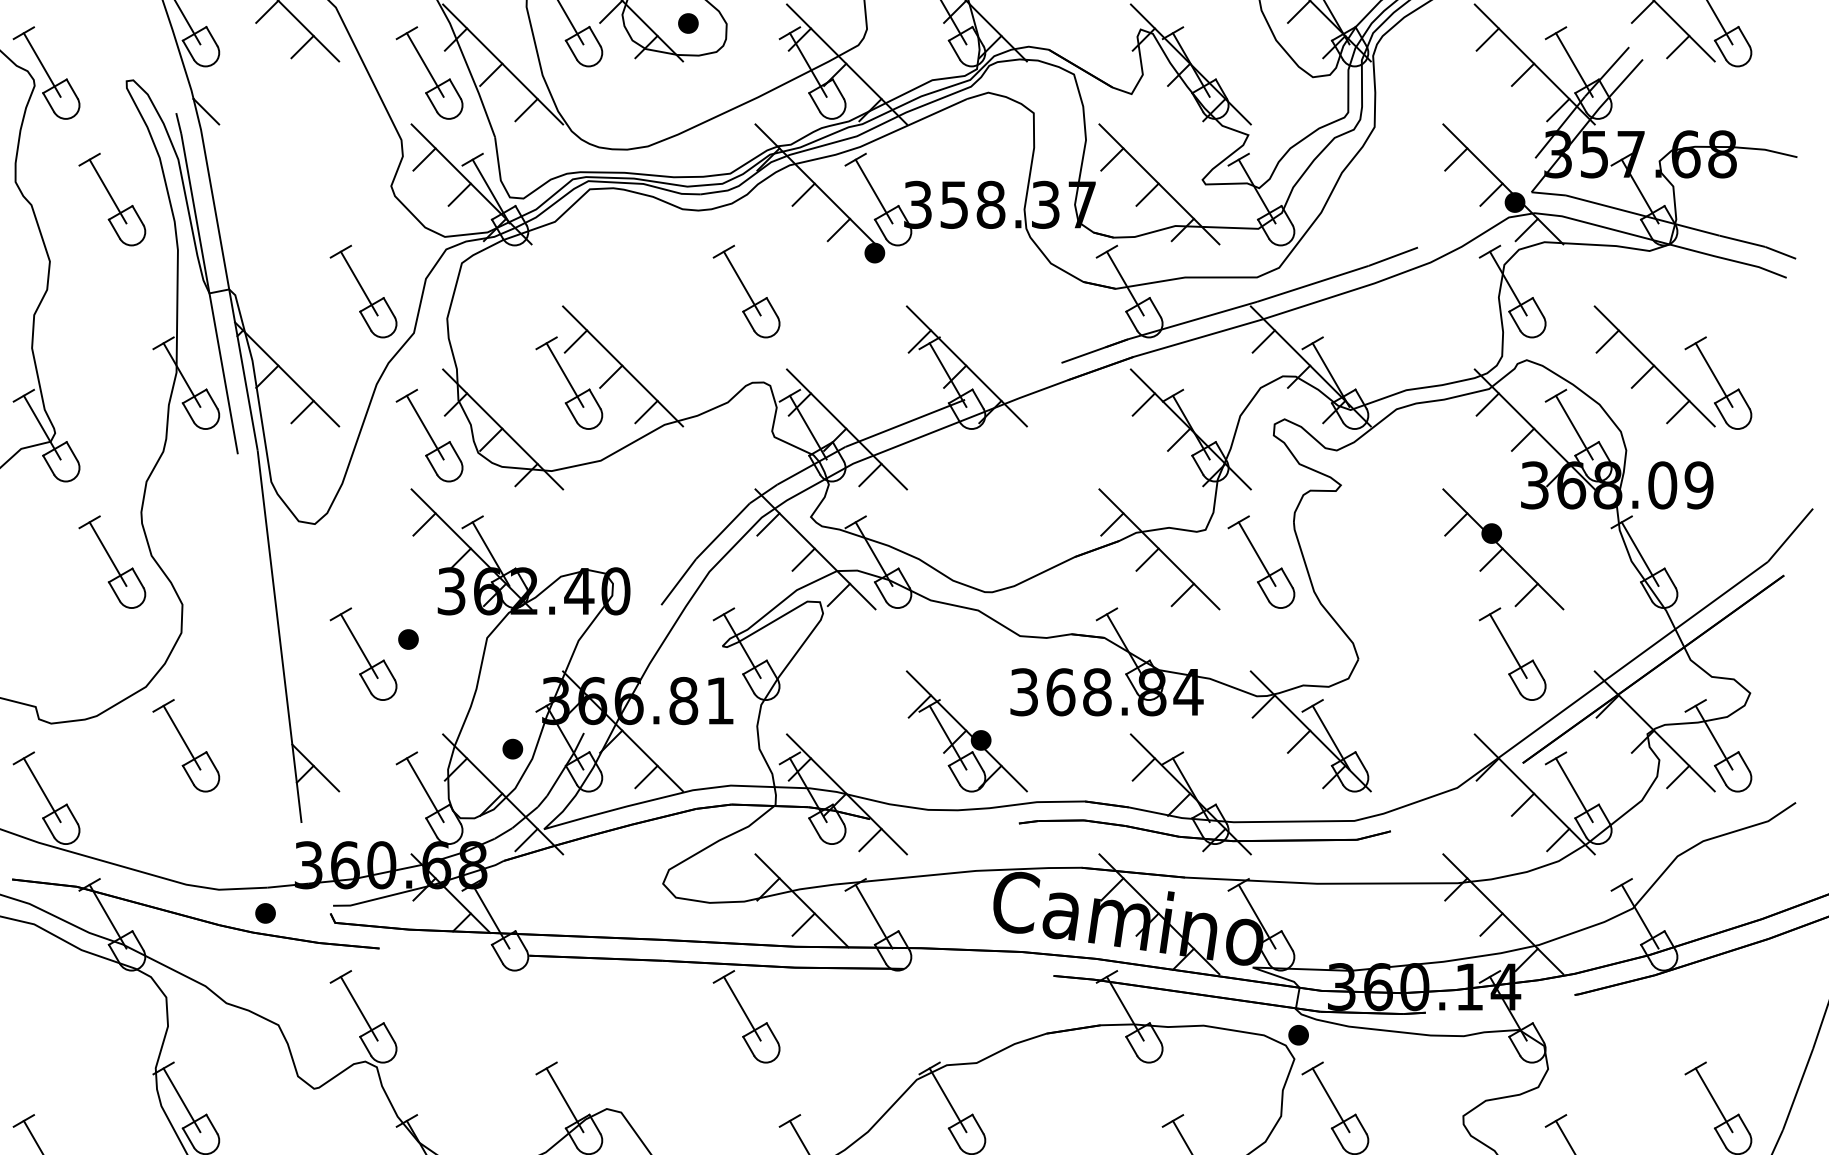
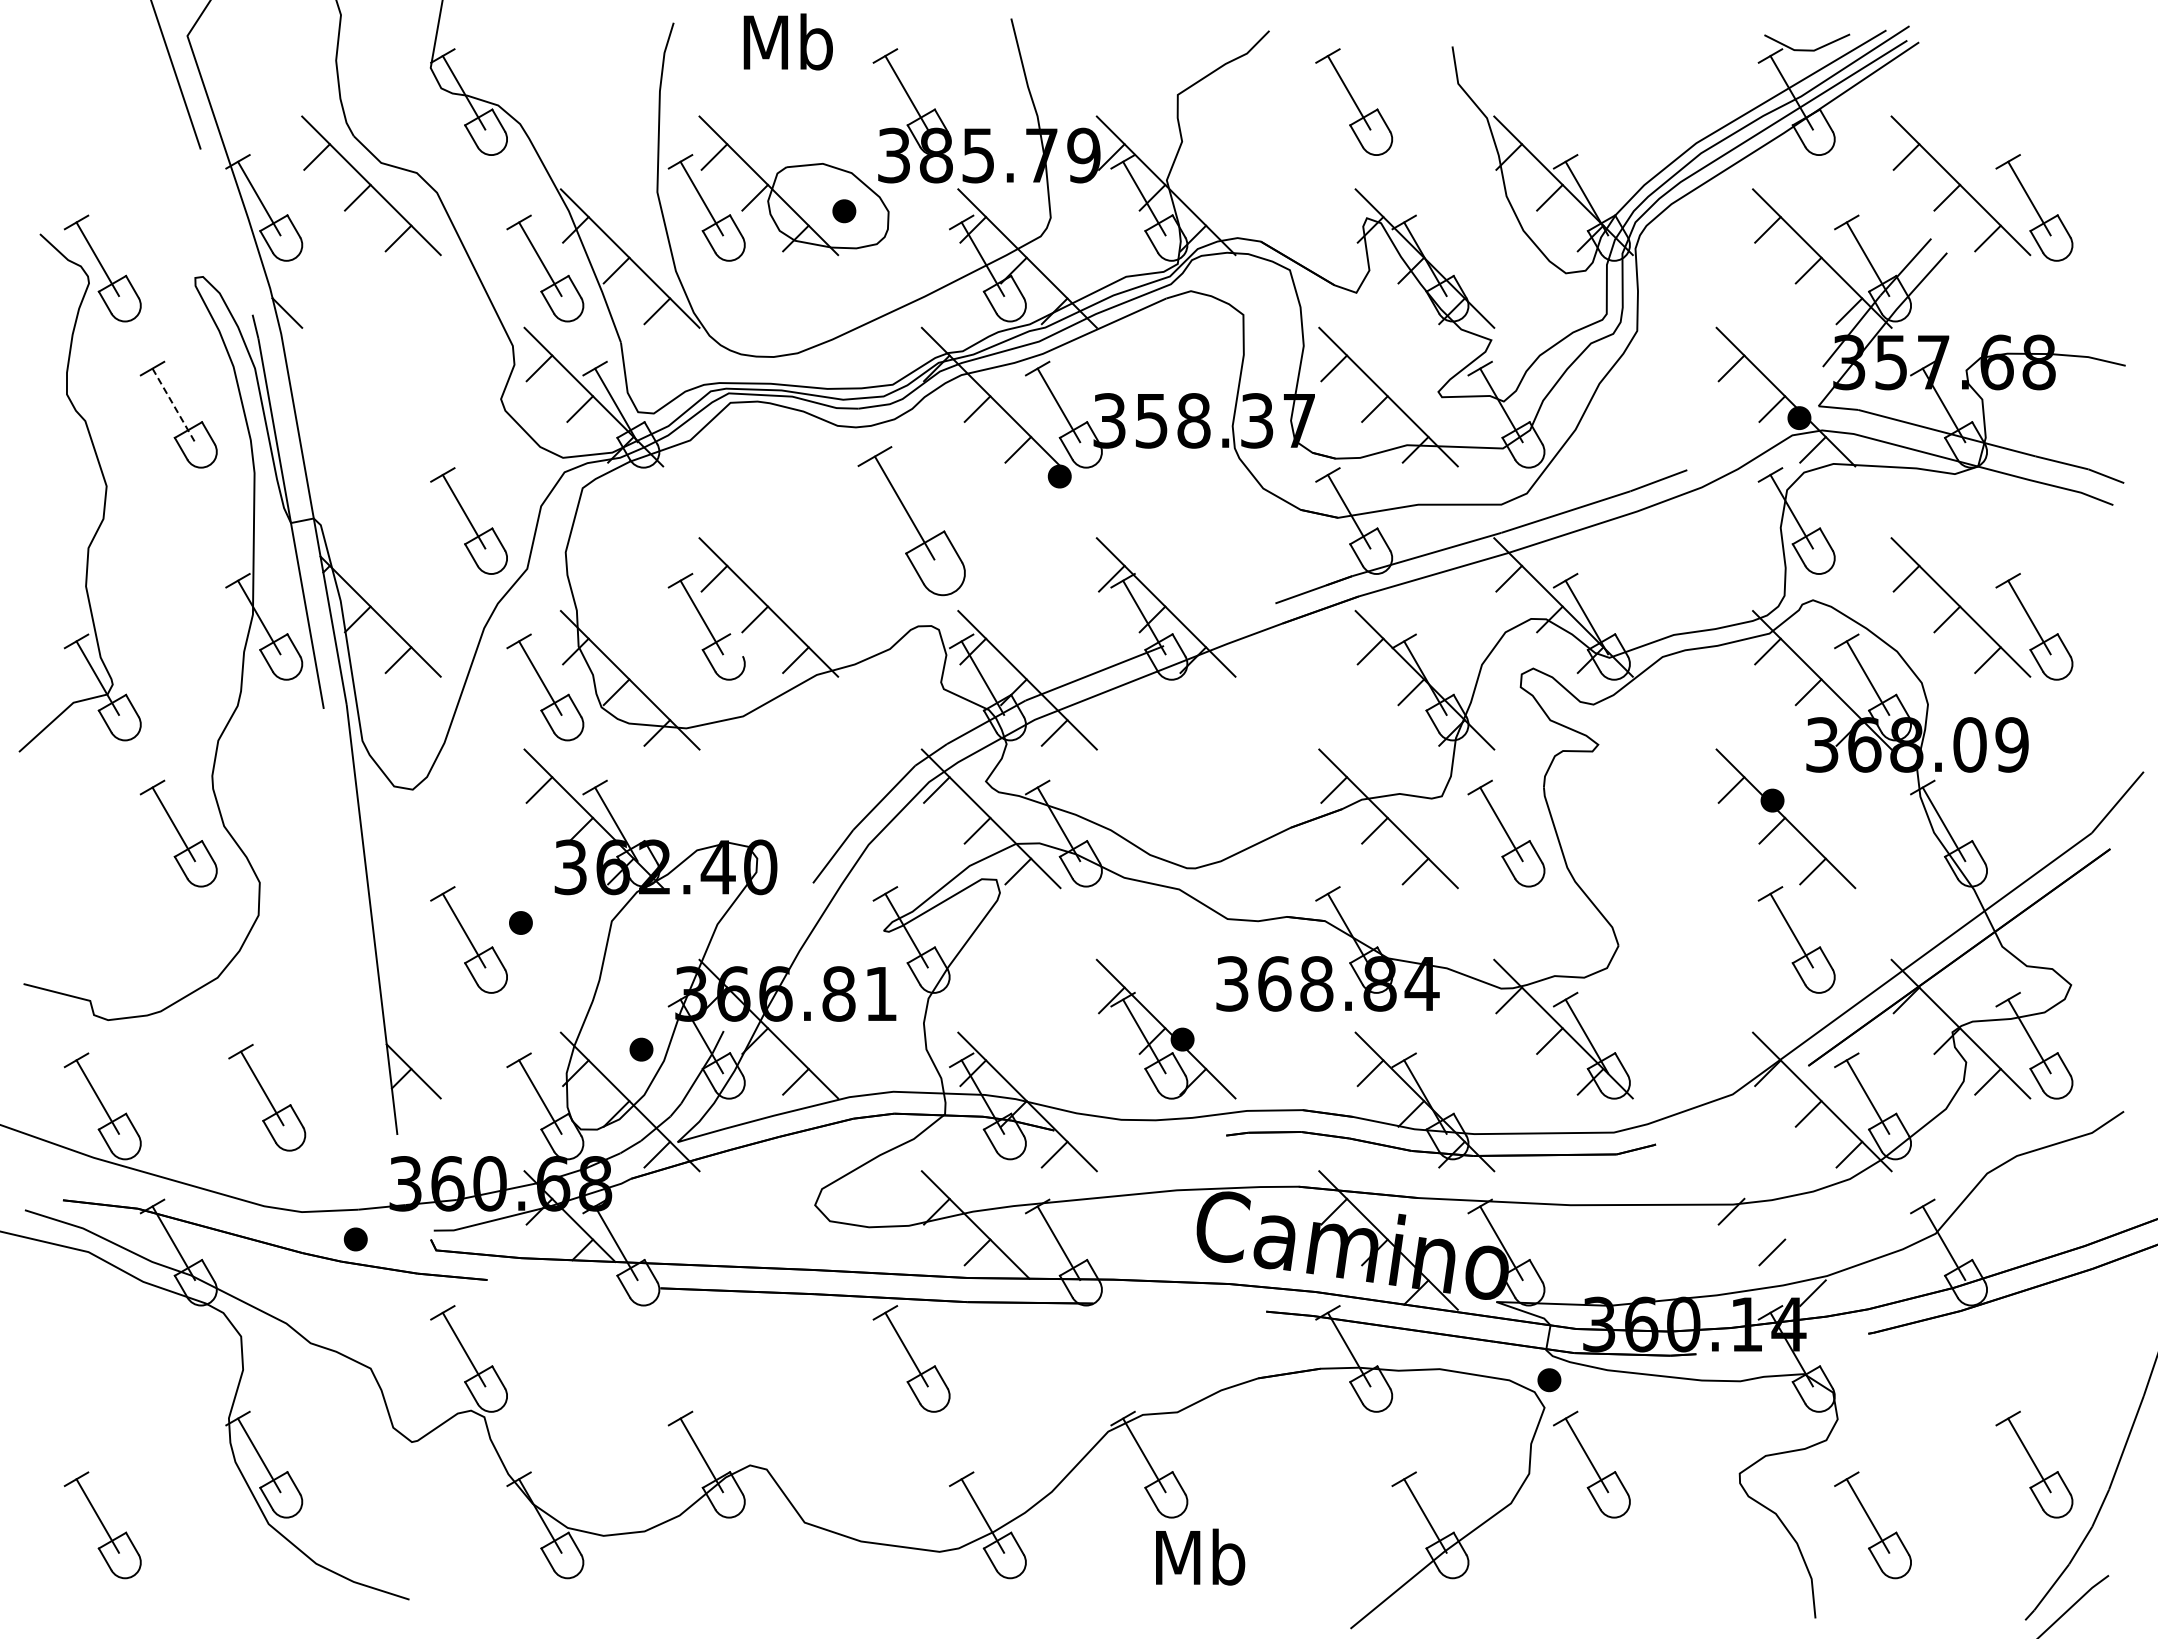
line: (108, 191) -> (174, 405), solid -> dashed
part: (746, 291) -> (911, 520), size x1.4
line: (595, 399) -> (736, 645), removed
part: (186, 745) -> (267, 1097), moved
line: (1502, 914) -> (1785, 1240), removed

